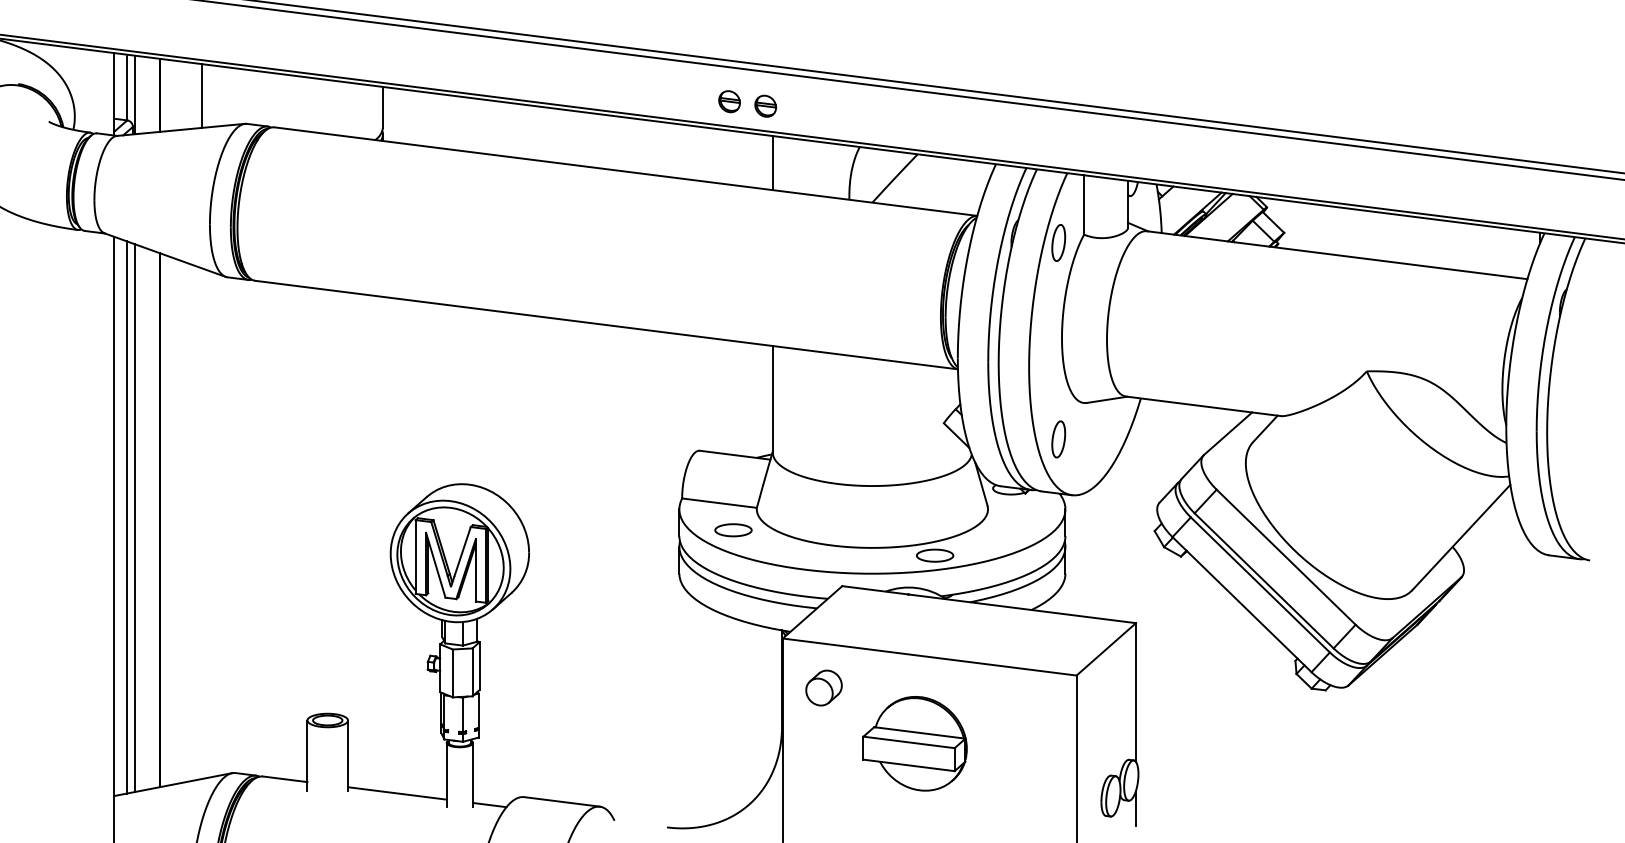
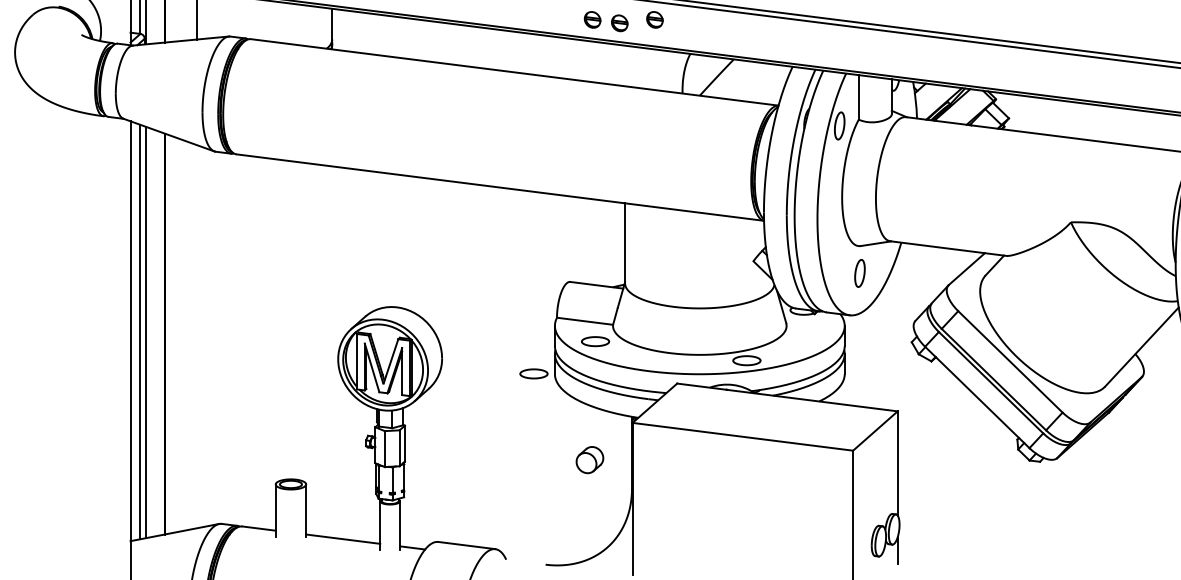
part: (812, 101) -> (654, 19), added
line: (772, 163) -> (624, 66), removed
part: (1058, 439) -> (859, 273), moved
part: (651, 573) -> (533, 374), added
part: (823, 687) -> (589, 459), moved
part: (914, 743) -> (731, 501), removed

